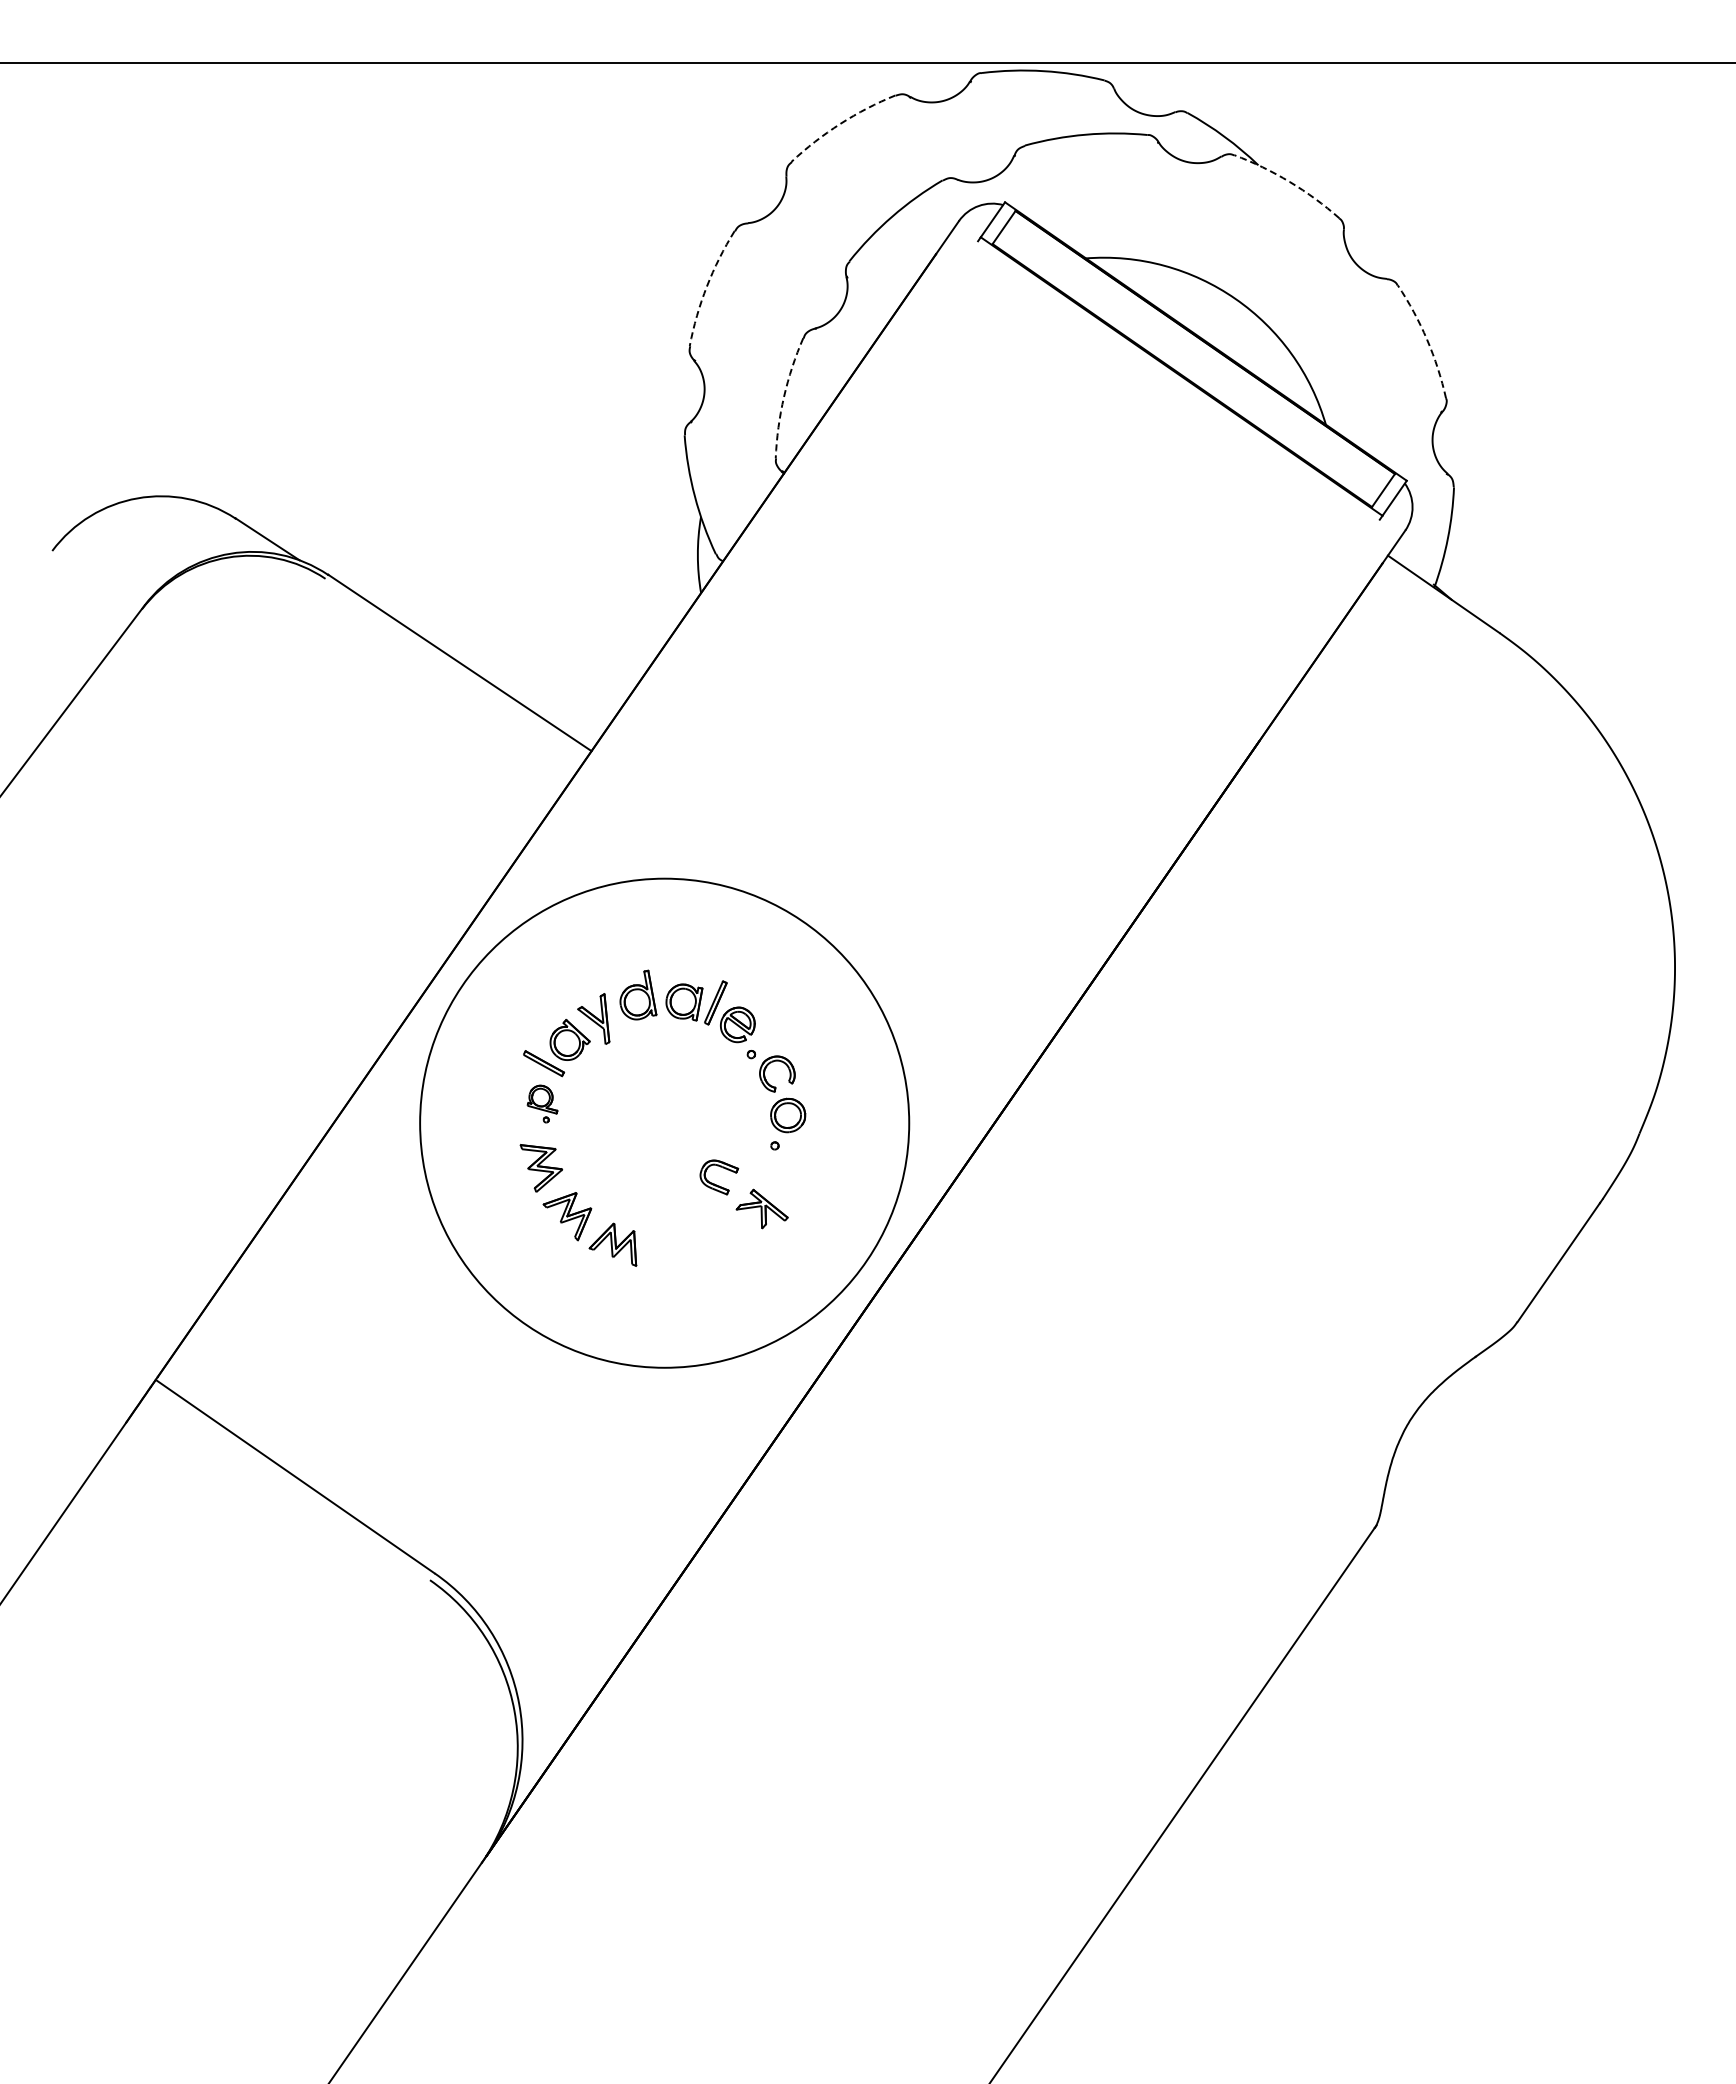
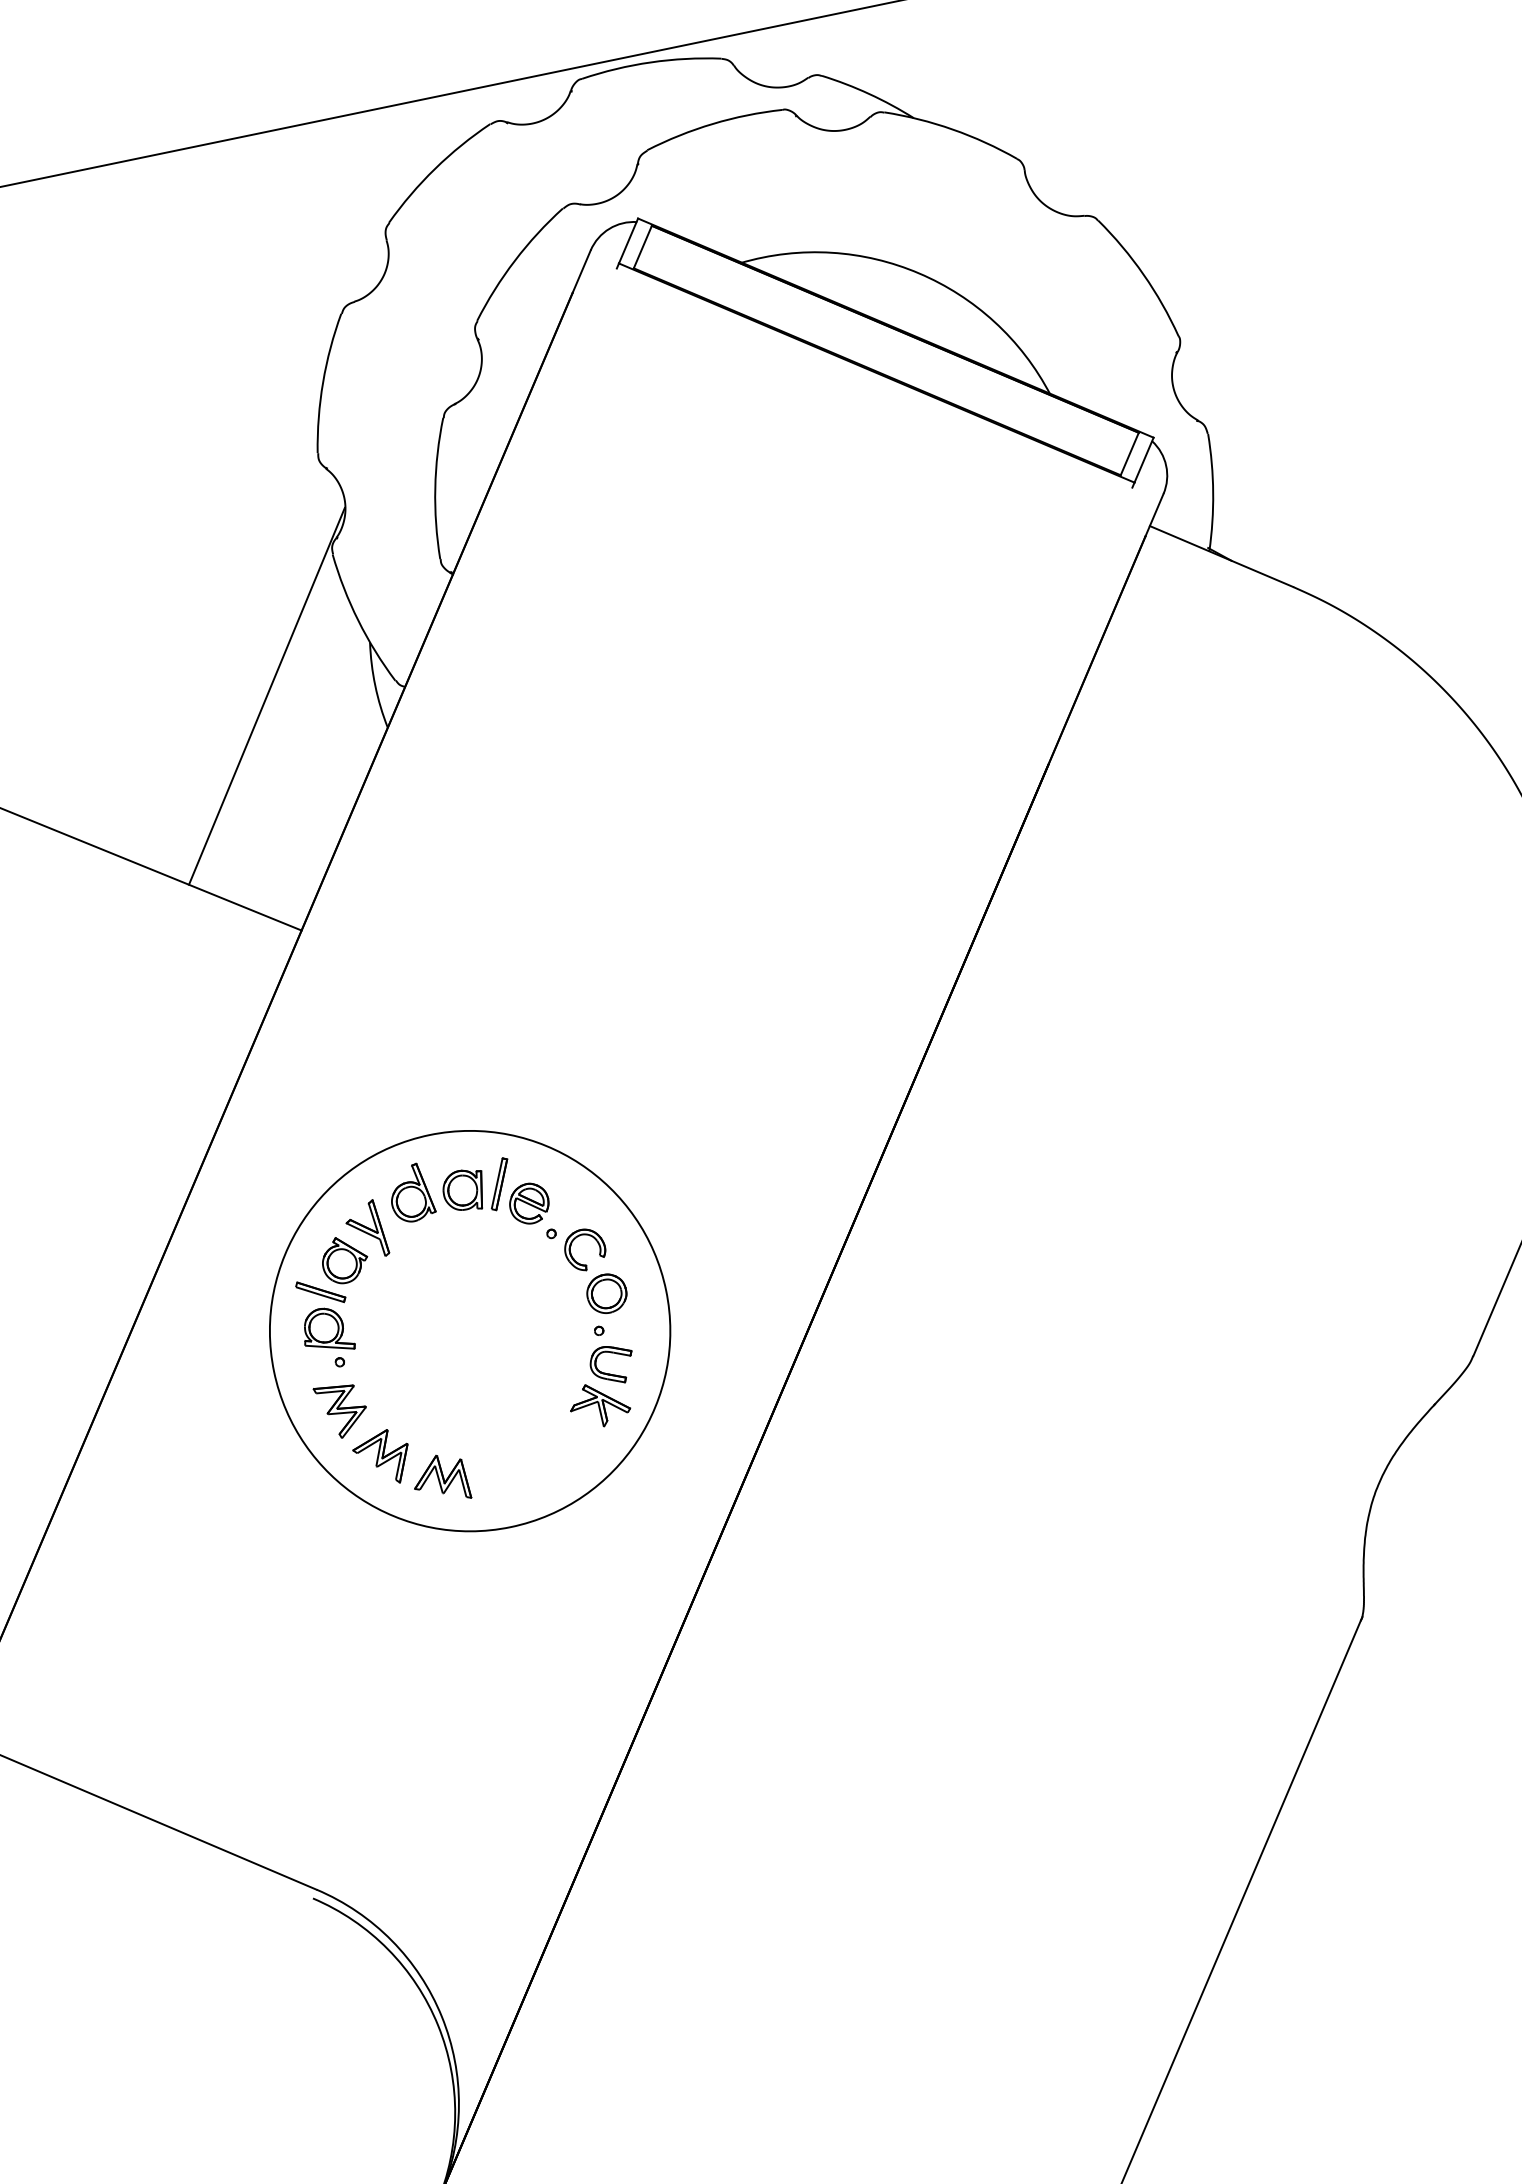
arc: (840, 123) -> (435, 168), dashed -> solid
arc: (1289, 181) -> (952, 129), dashed -> solid
arc: (706, 286) -> (322, 382), dashed -> solid
arc: (1427, 339) -> (1144, 274), dashed -> solid
arc: (784, 396) -> (435, 487), dashed -> solid
line: (603, 544) -> (266, 695), added
part: (542, 1103) -> (328, 1337), size x1.43
circle: (664, 1122) -> (469, 1330), size x0.71
part: (716, 1184) -> (610, 1373), moved

